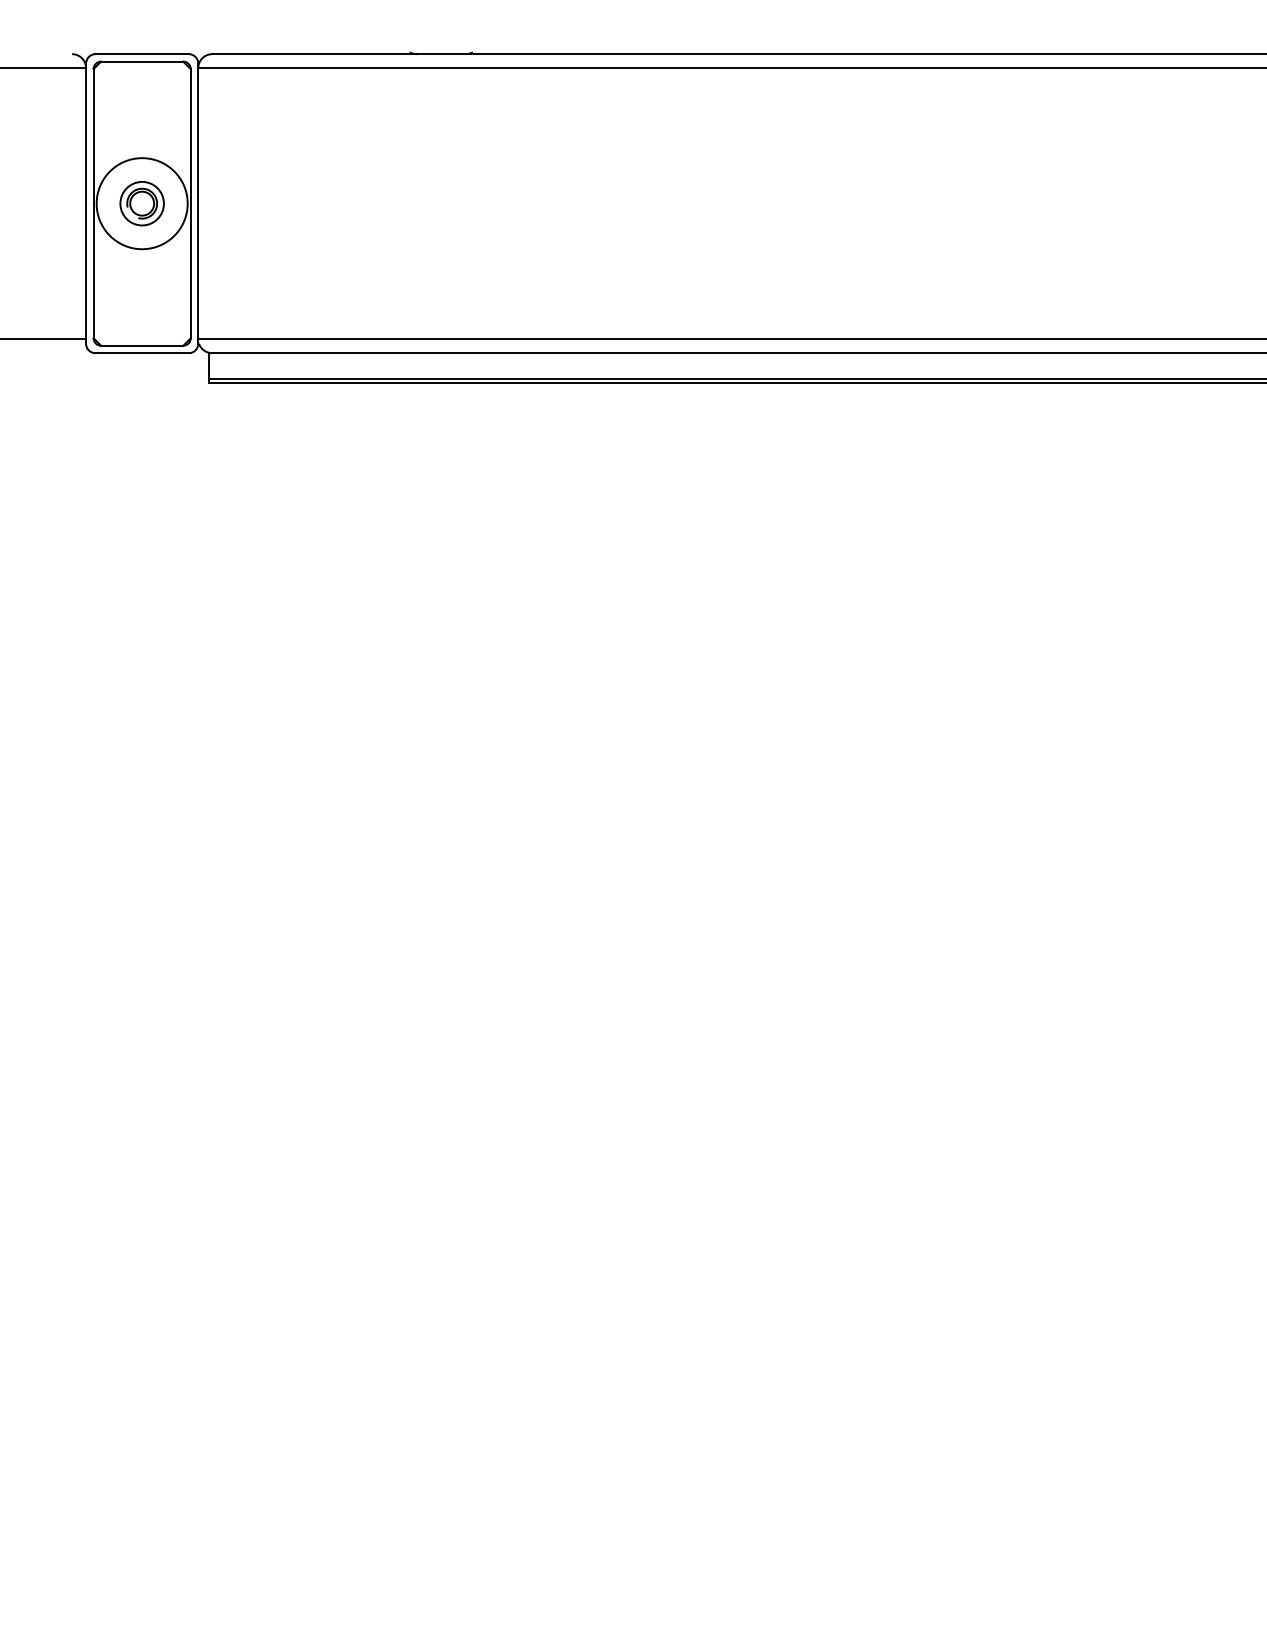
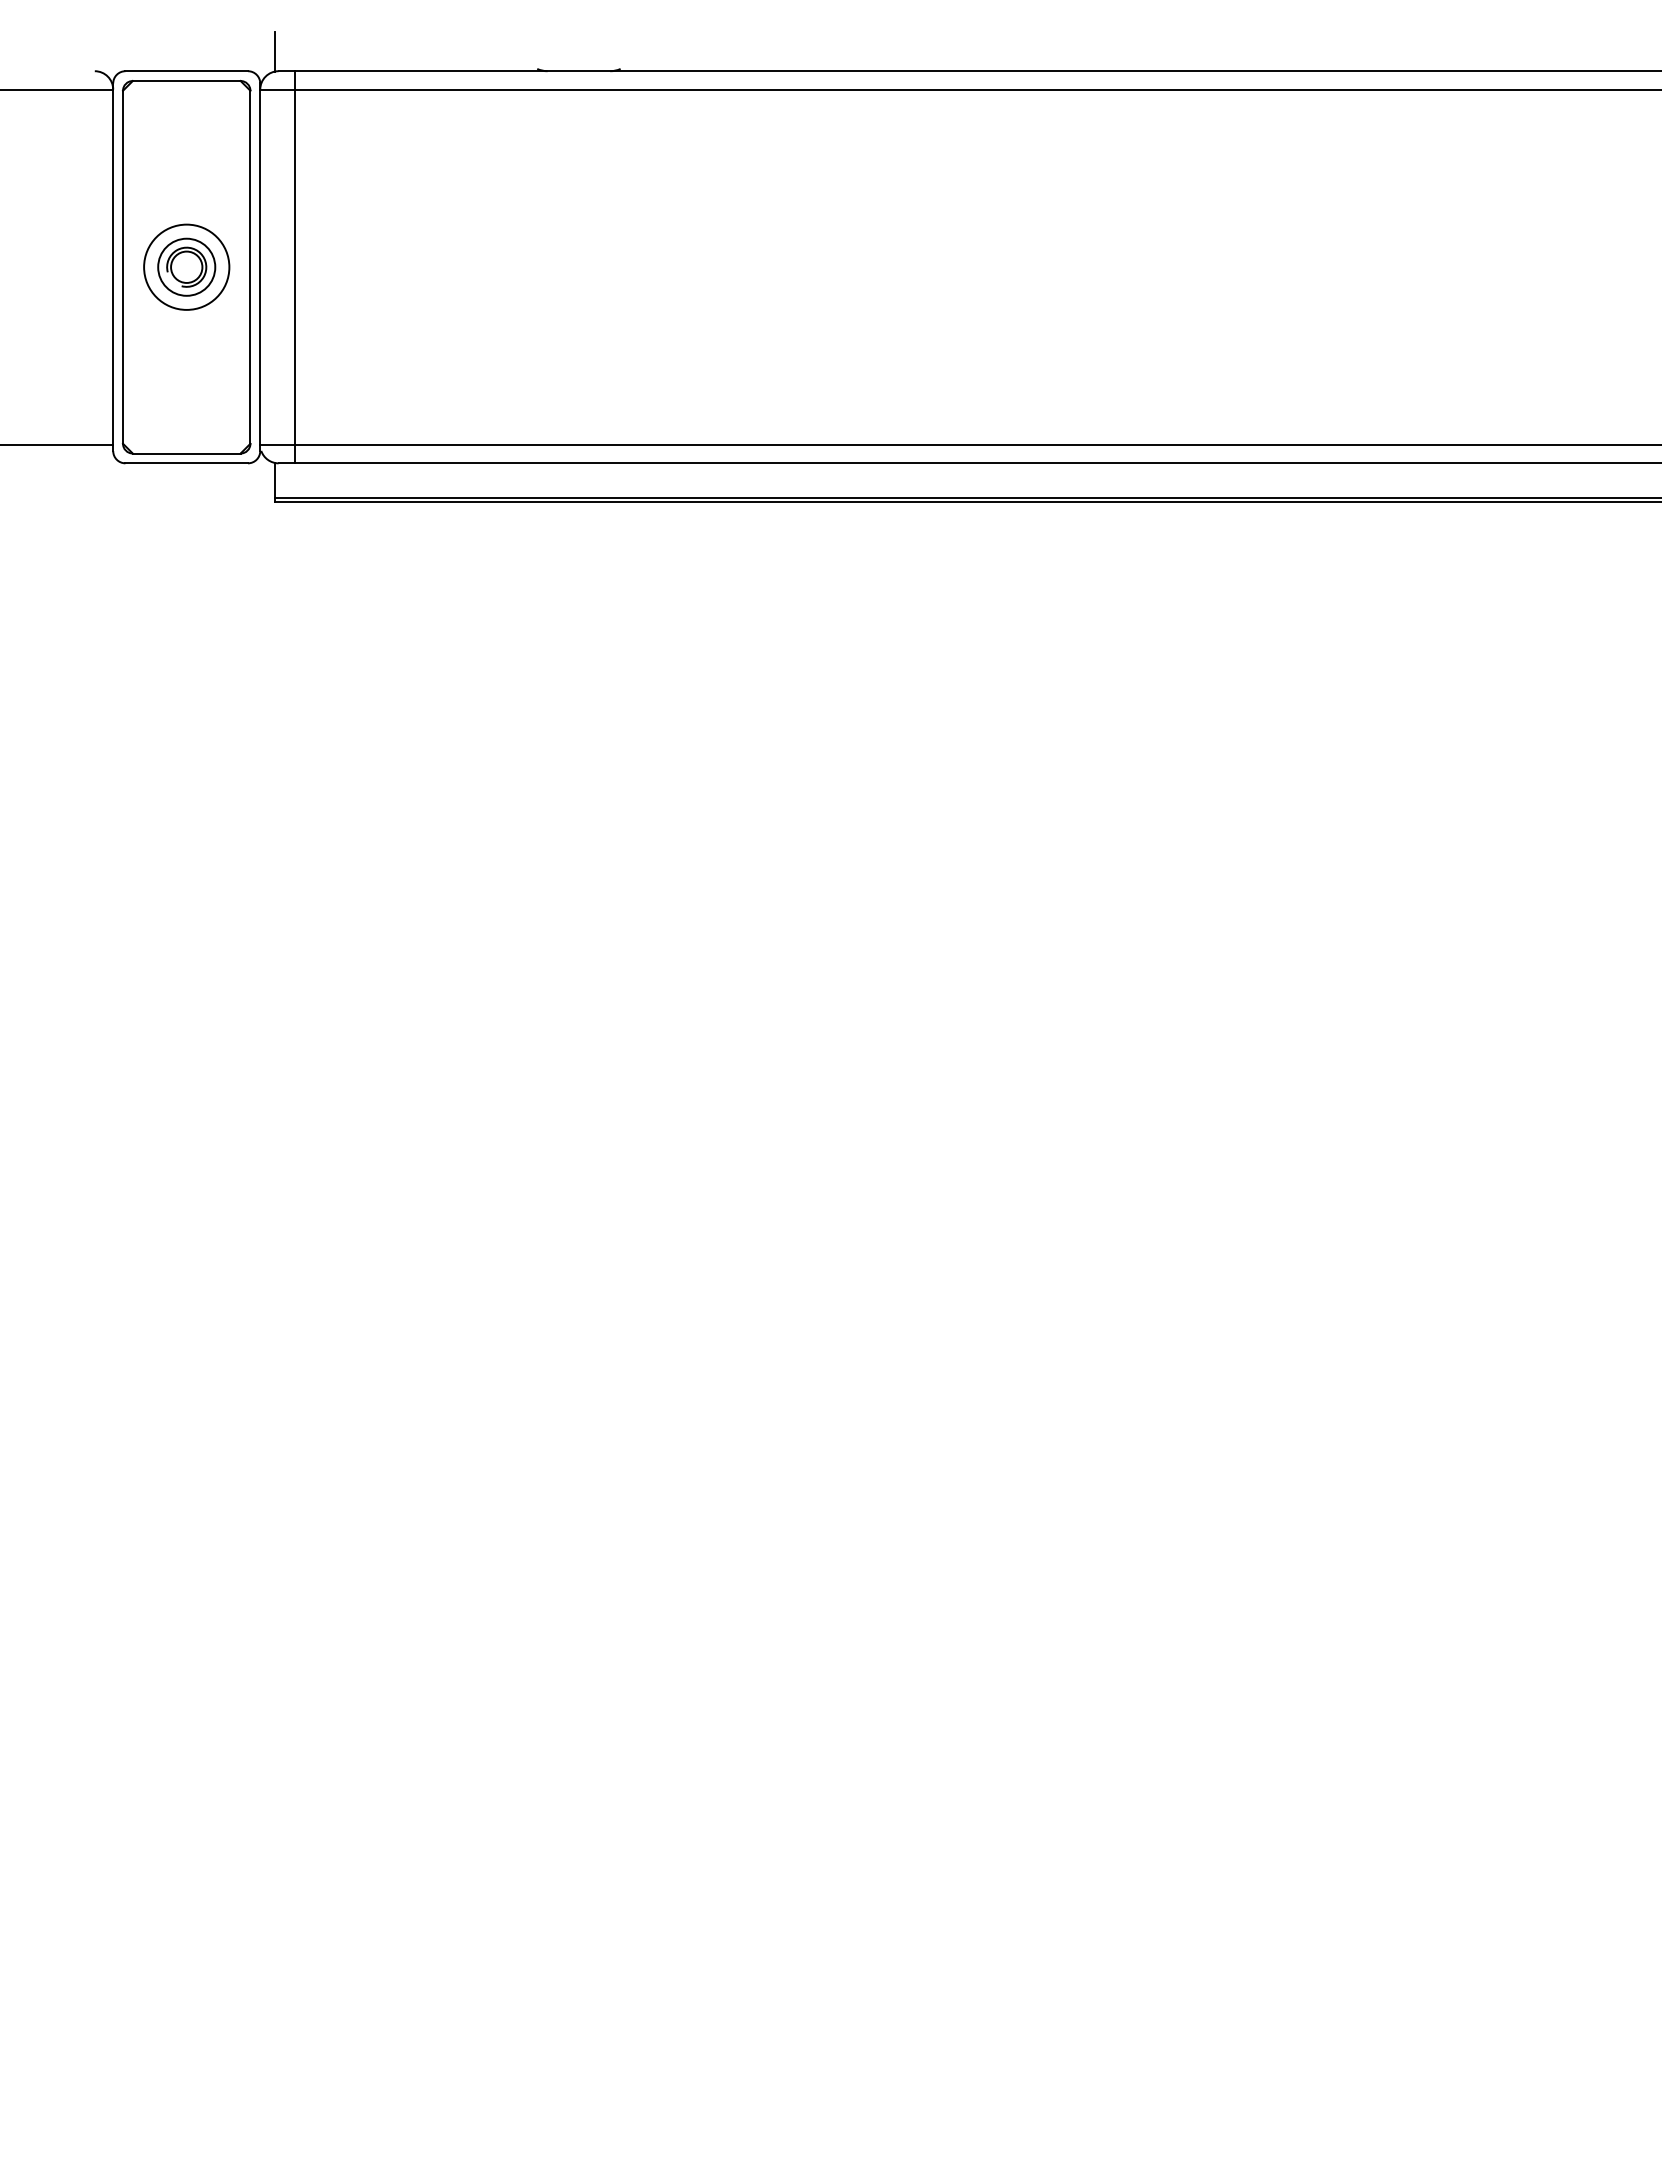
line: (209, 39) -> (274, 51), added
circle: (142, 203) -> (186, 266), size x0.71
line: (224, 203) -> (294, 267), added

